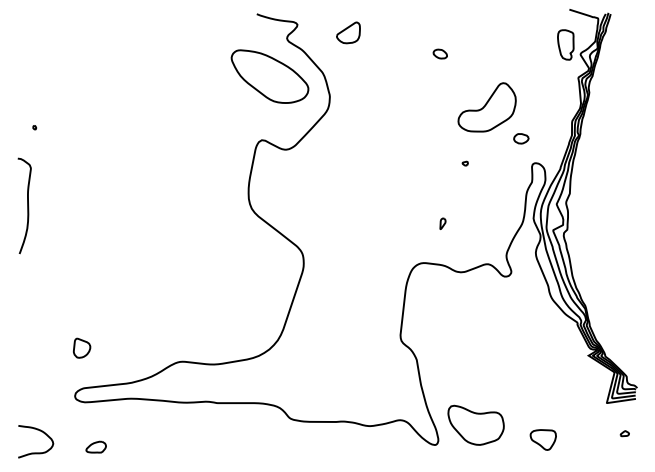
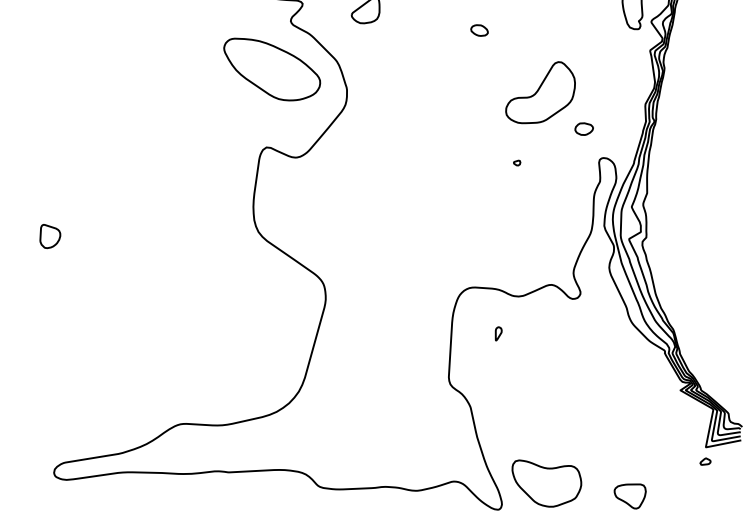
part: (442, 223) -> (498, 333), moved
part: (81, 347) -> (49, 235), moved
part: (624, 433) -> (705, 461), moved

